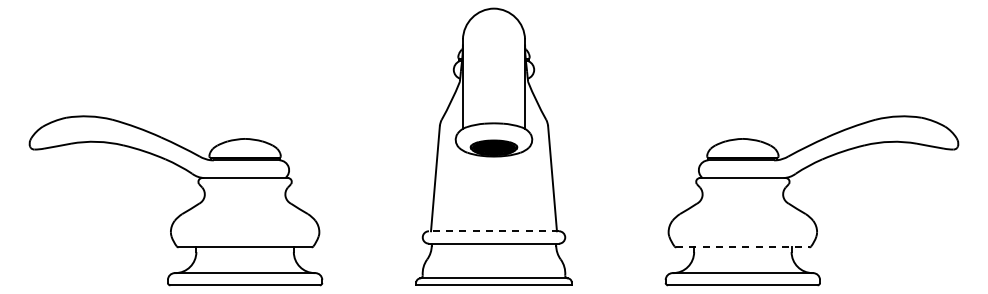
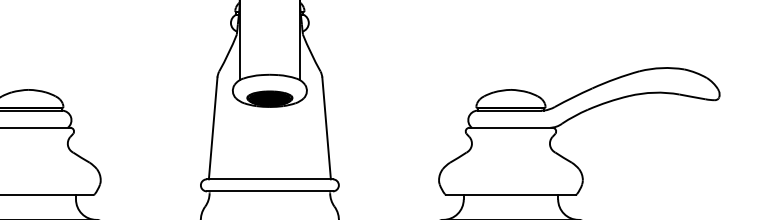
line: (493, 231) -> (269, 179), dashed -> solid
line: (742, 247) -> (510, 195), dashed -> solid

